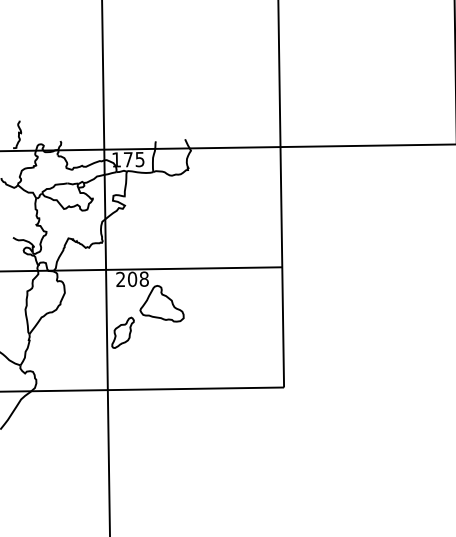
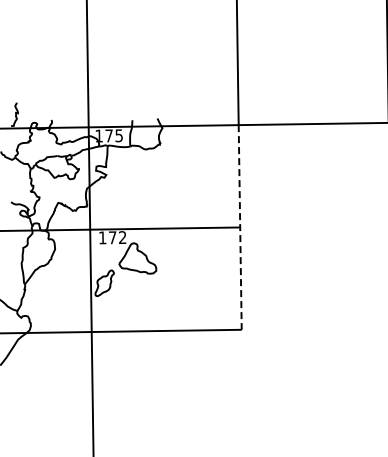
line: (282, 267) -> (240, 227), solid -> dashed
text: (132, 279) -> (112, 237), 208 -> 172

